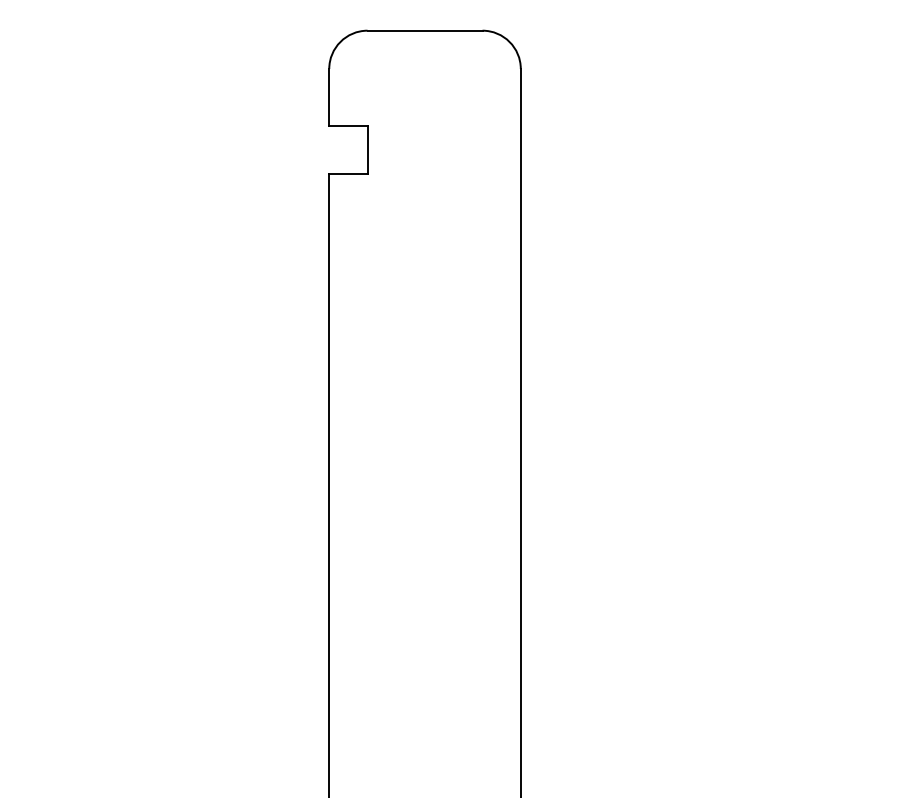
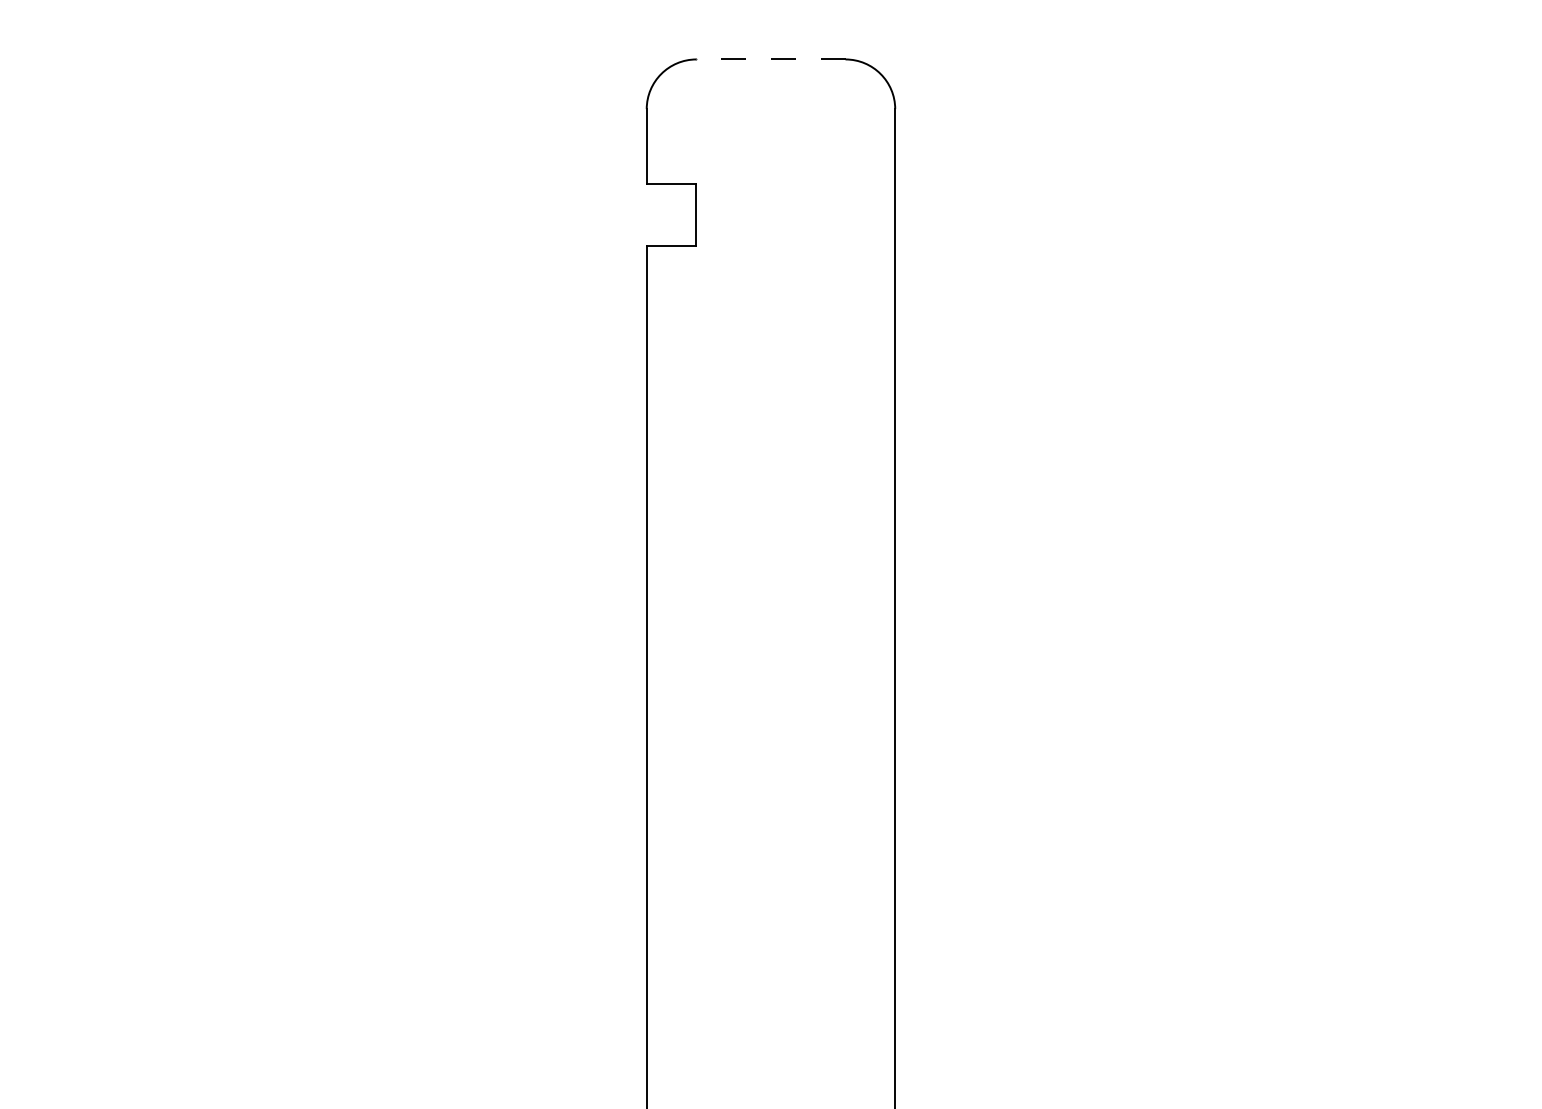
line: (424, 30) -> (770, 59), solid -> dashed

